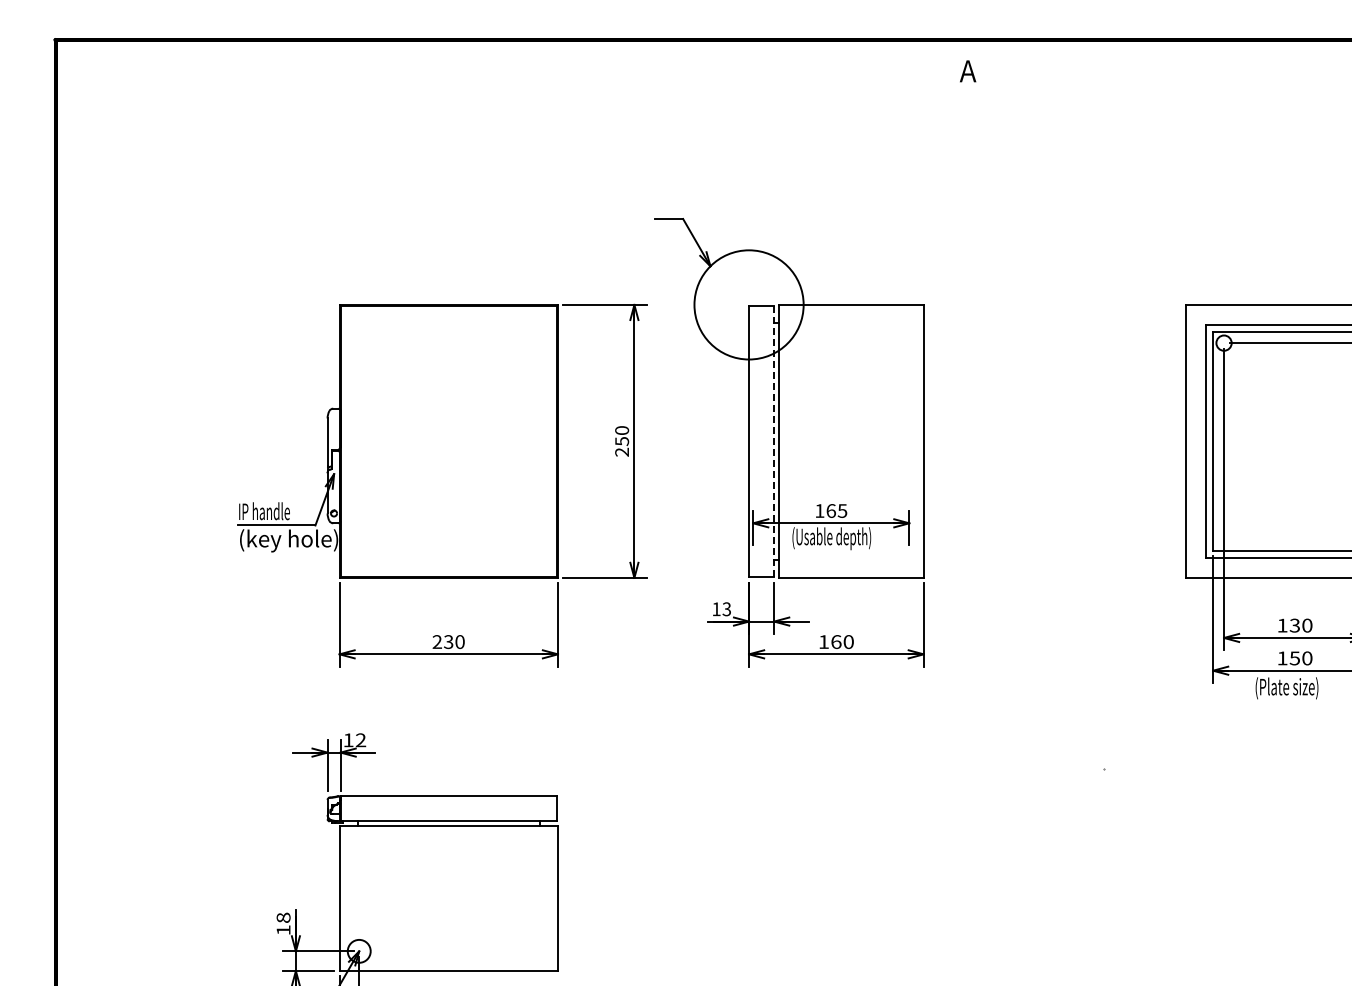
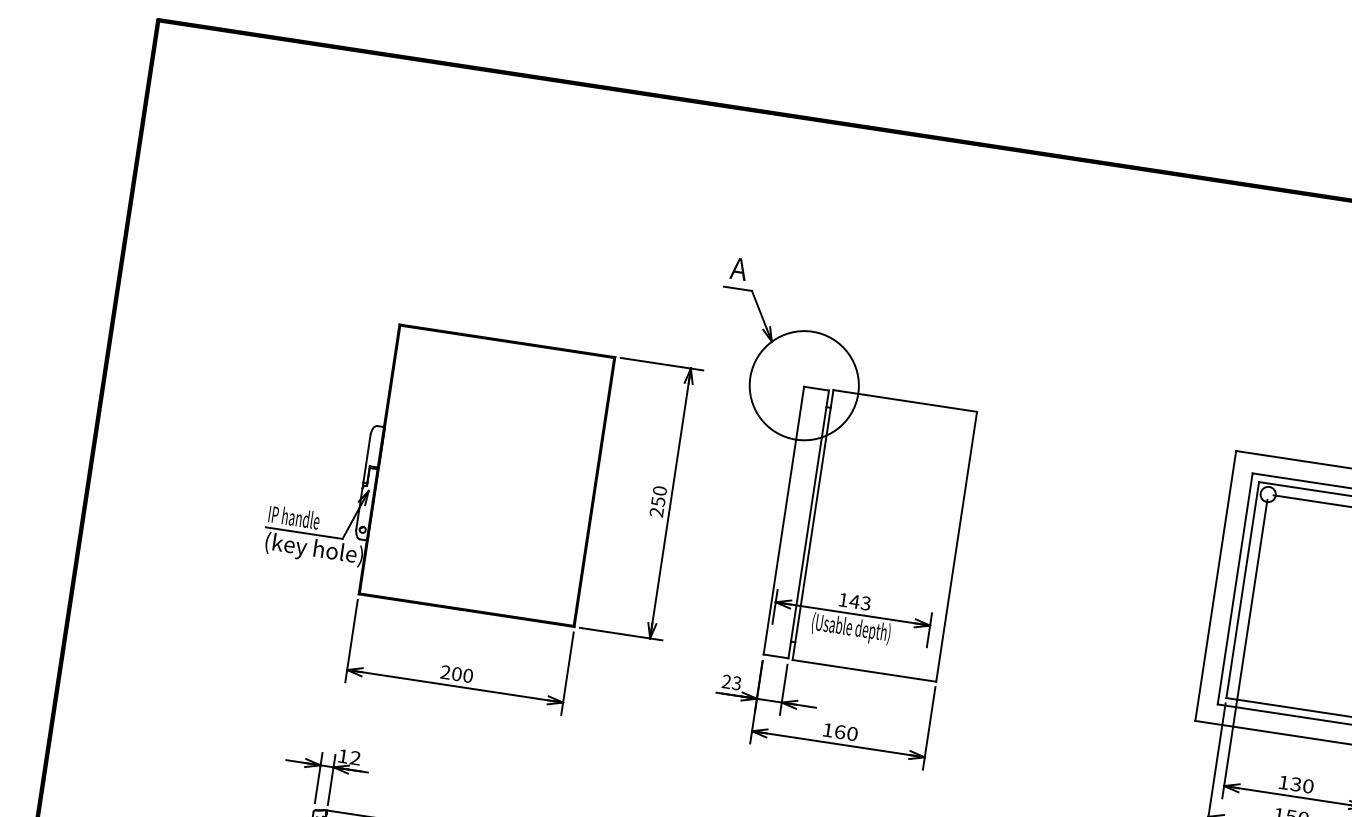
text: (968, 71) -> (739, 269), moved
line: (774, 441) -> (809, 524), dashed -> solid
text: (836, 510) -> (860, 602), 165 -> 143
text: (716, 608) -> (726, 680), 13 -> 23
text: (448, 641) -> (456, 673), 230 -> 200

